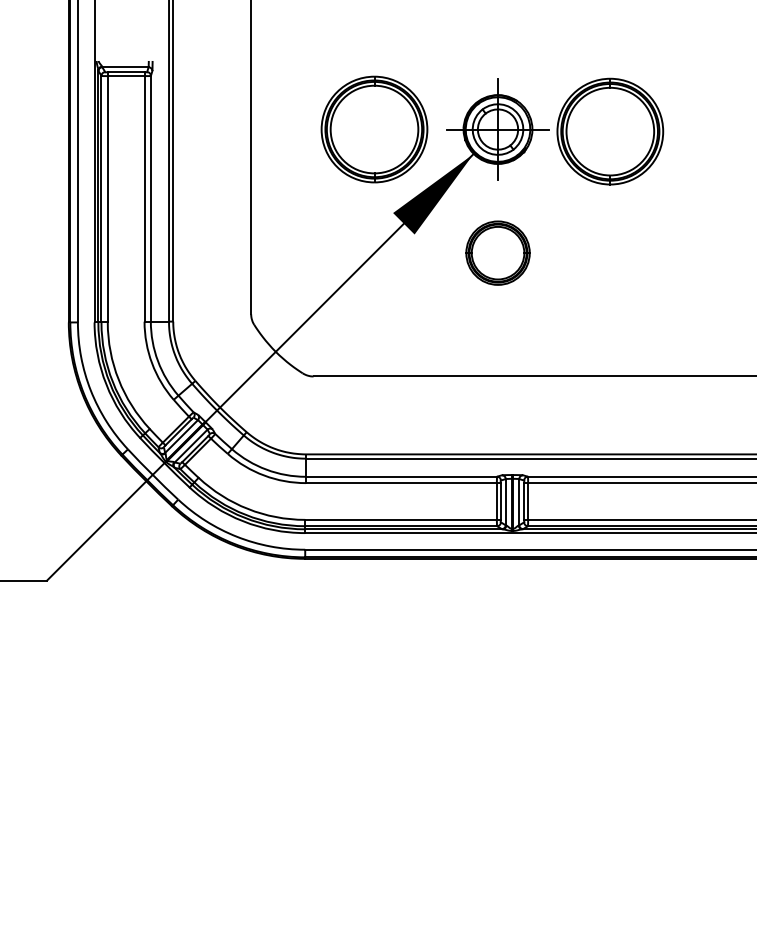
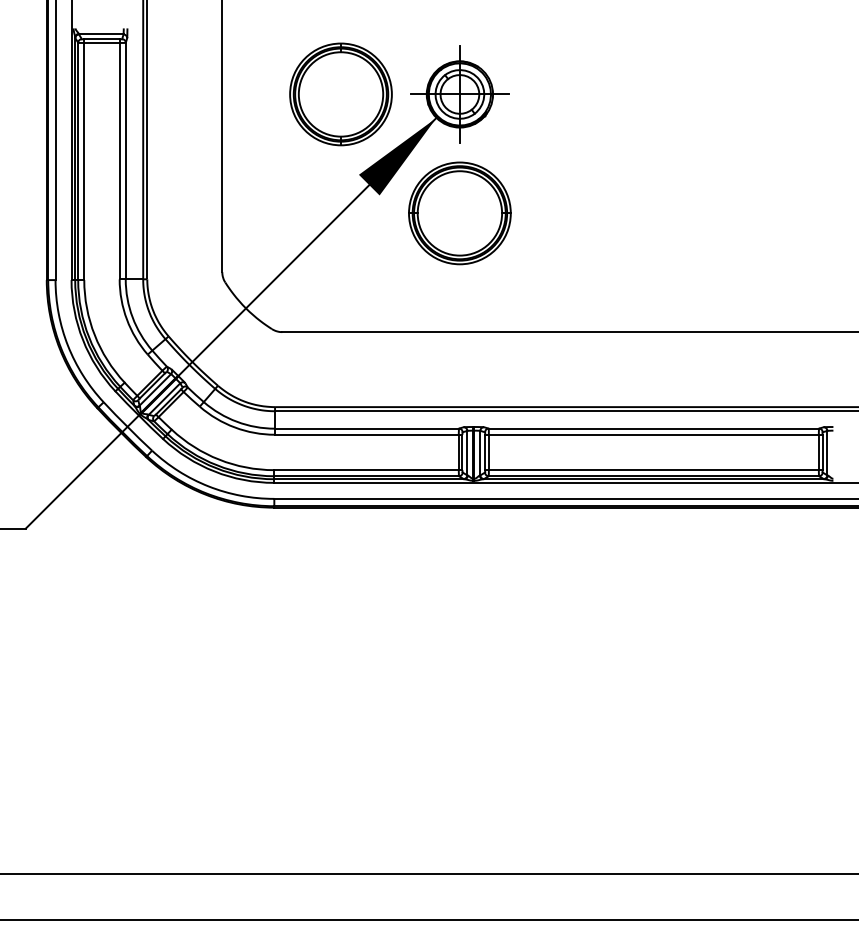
part: (609, 131) -> (567, 96), removed
part: (497, 253) -> (459, 213), size x1.67

